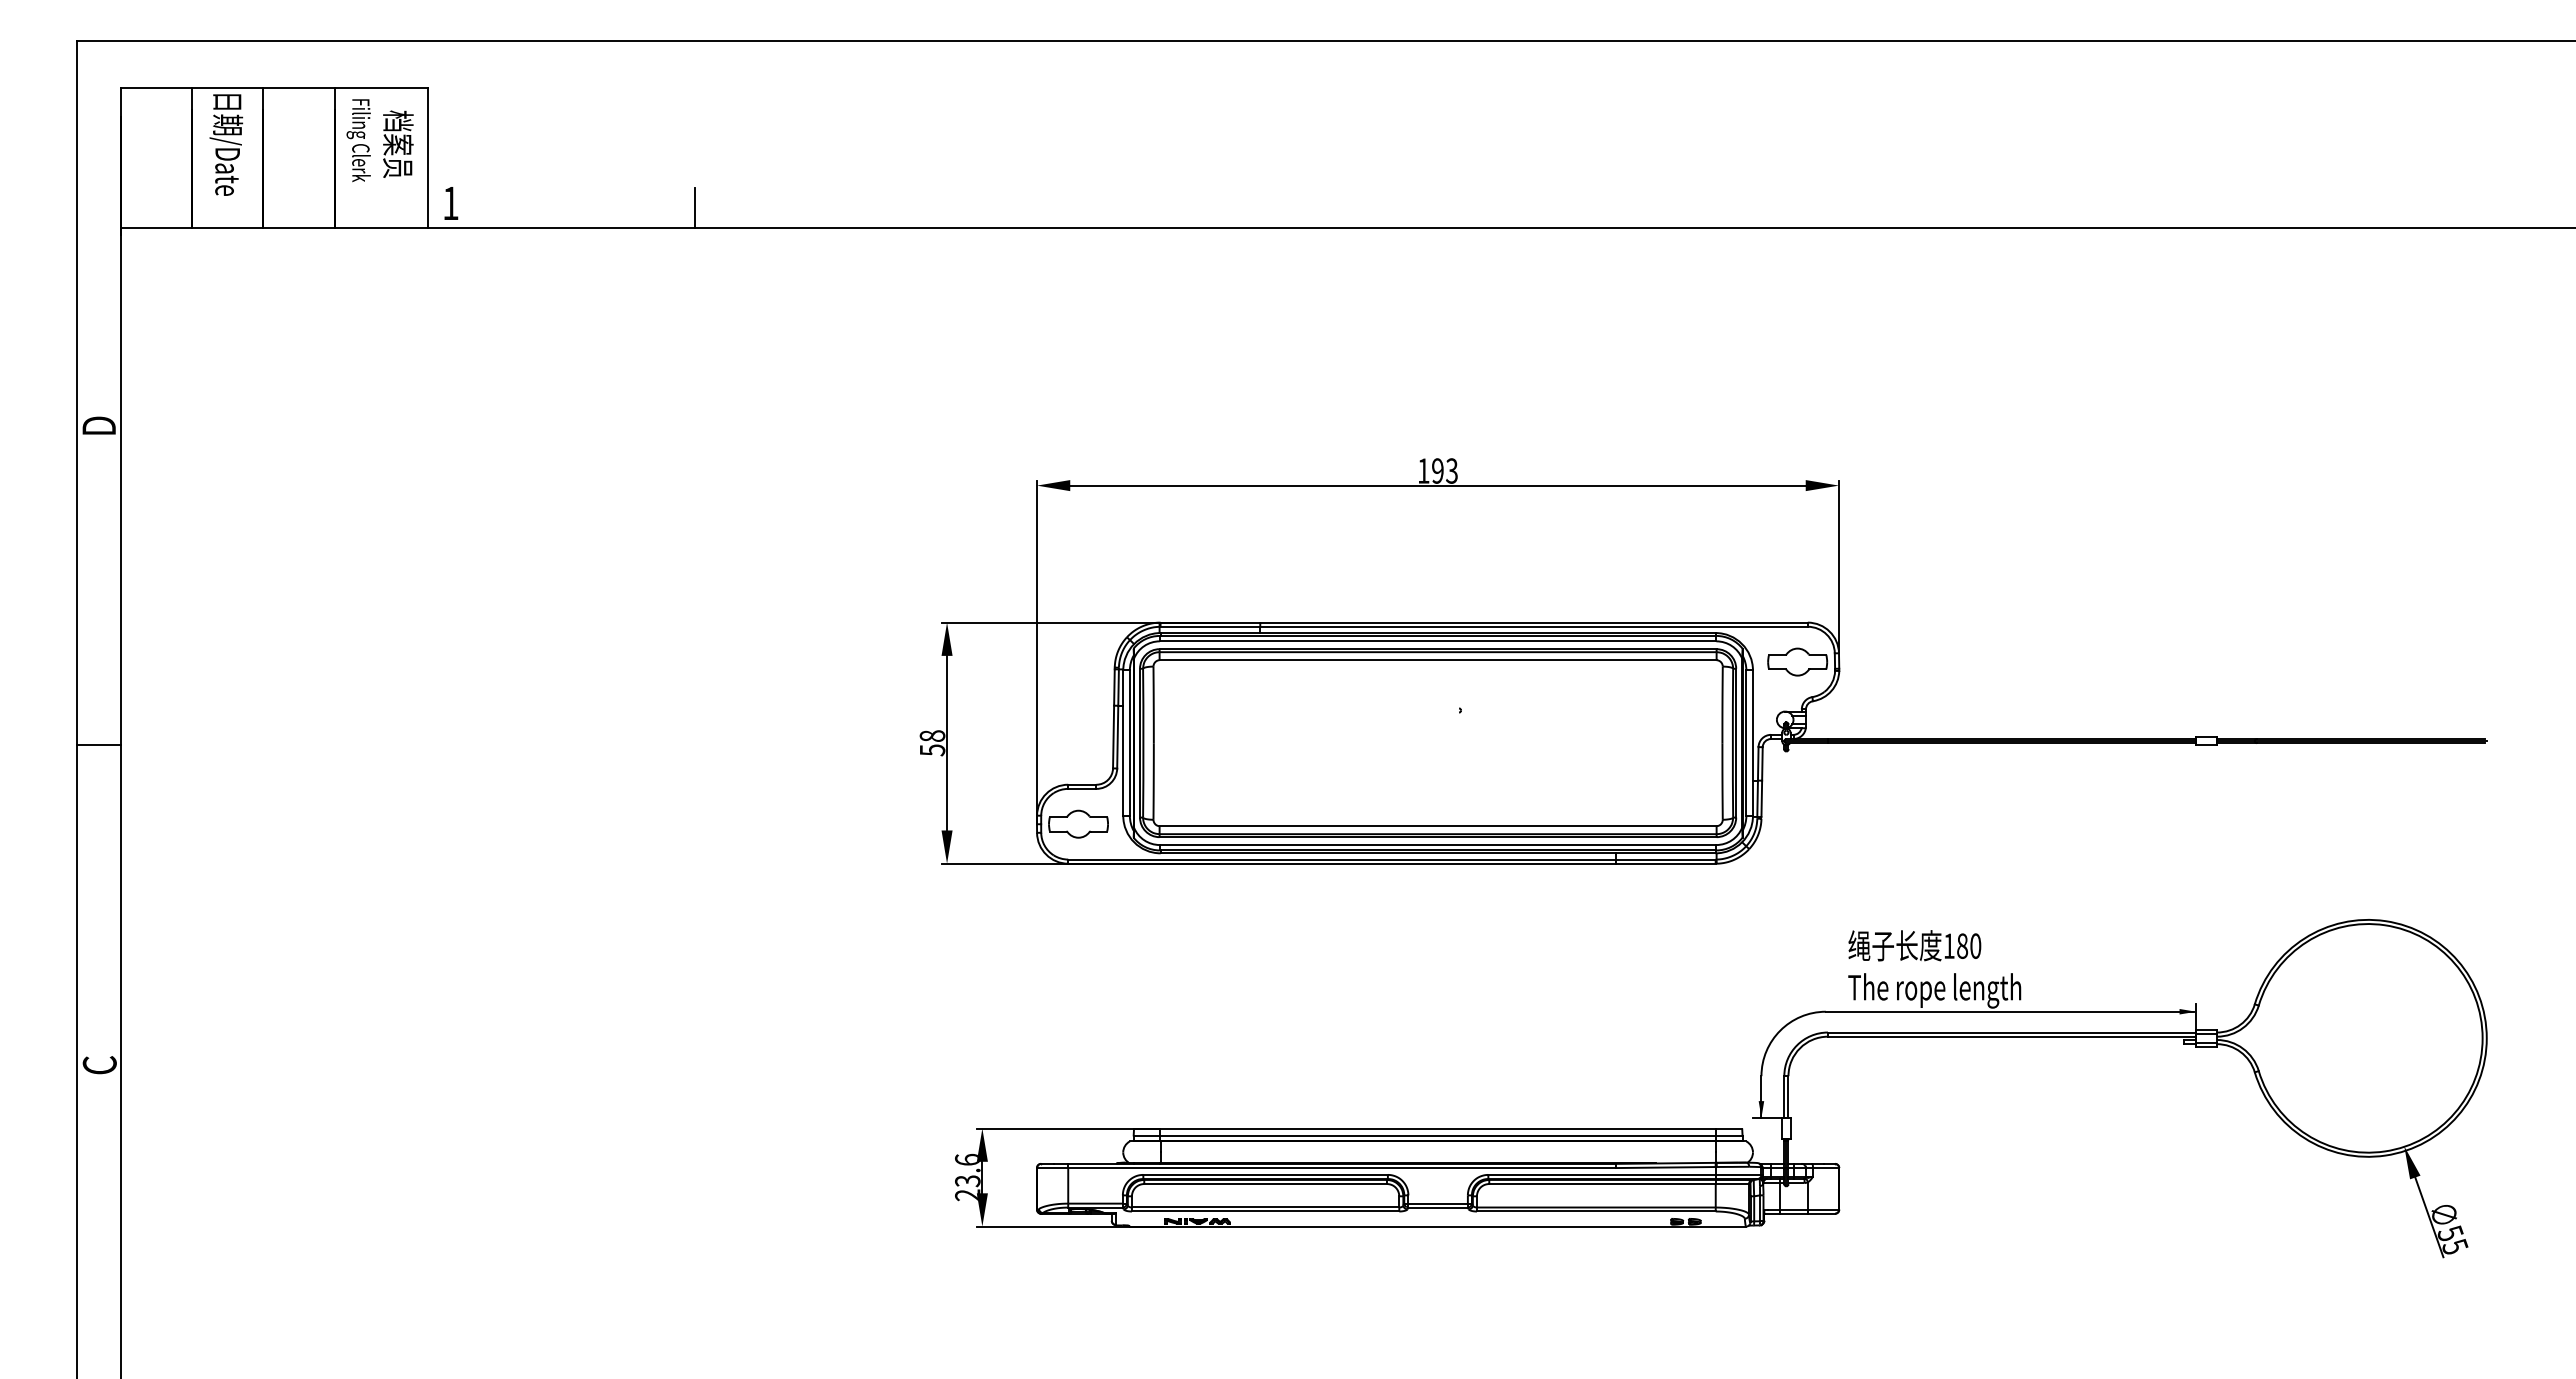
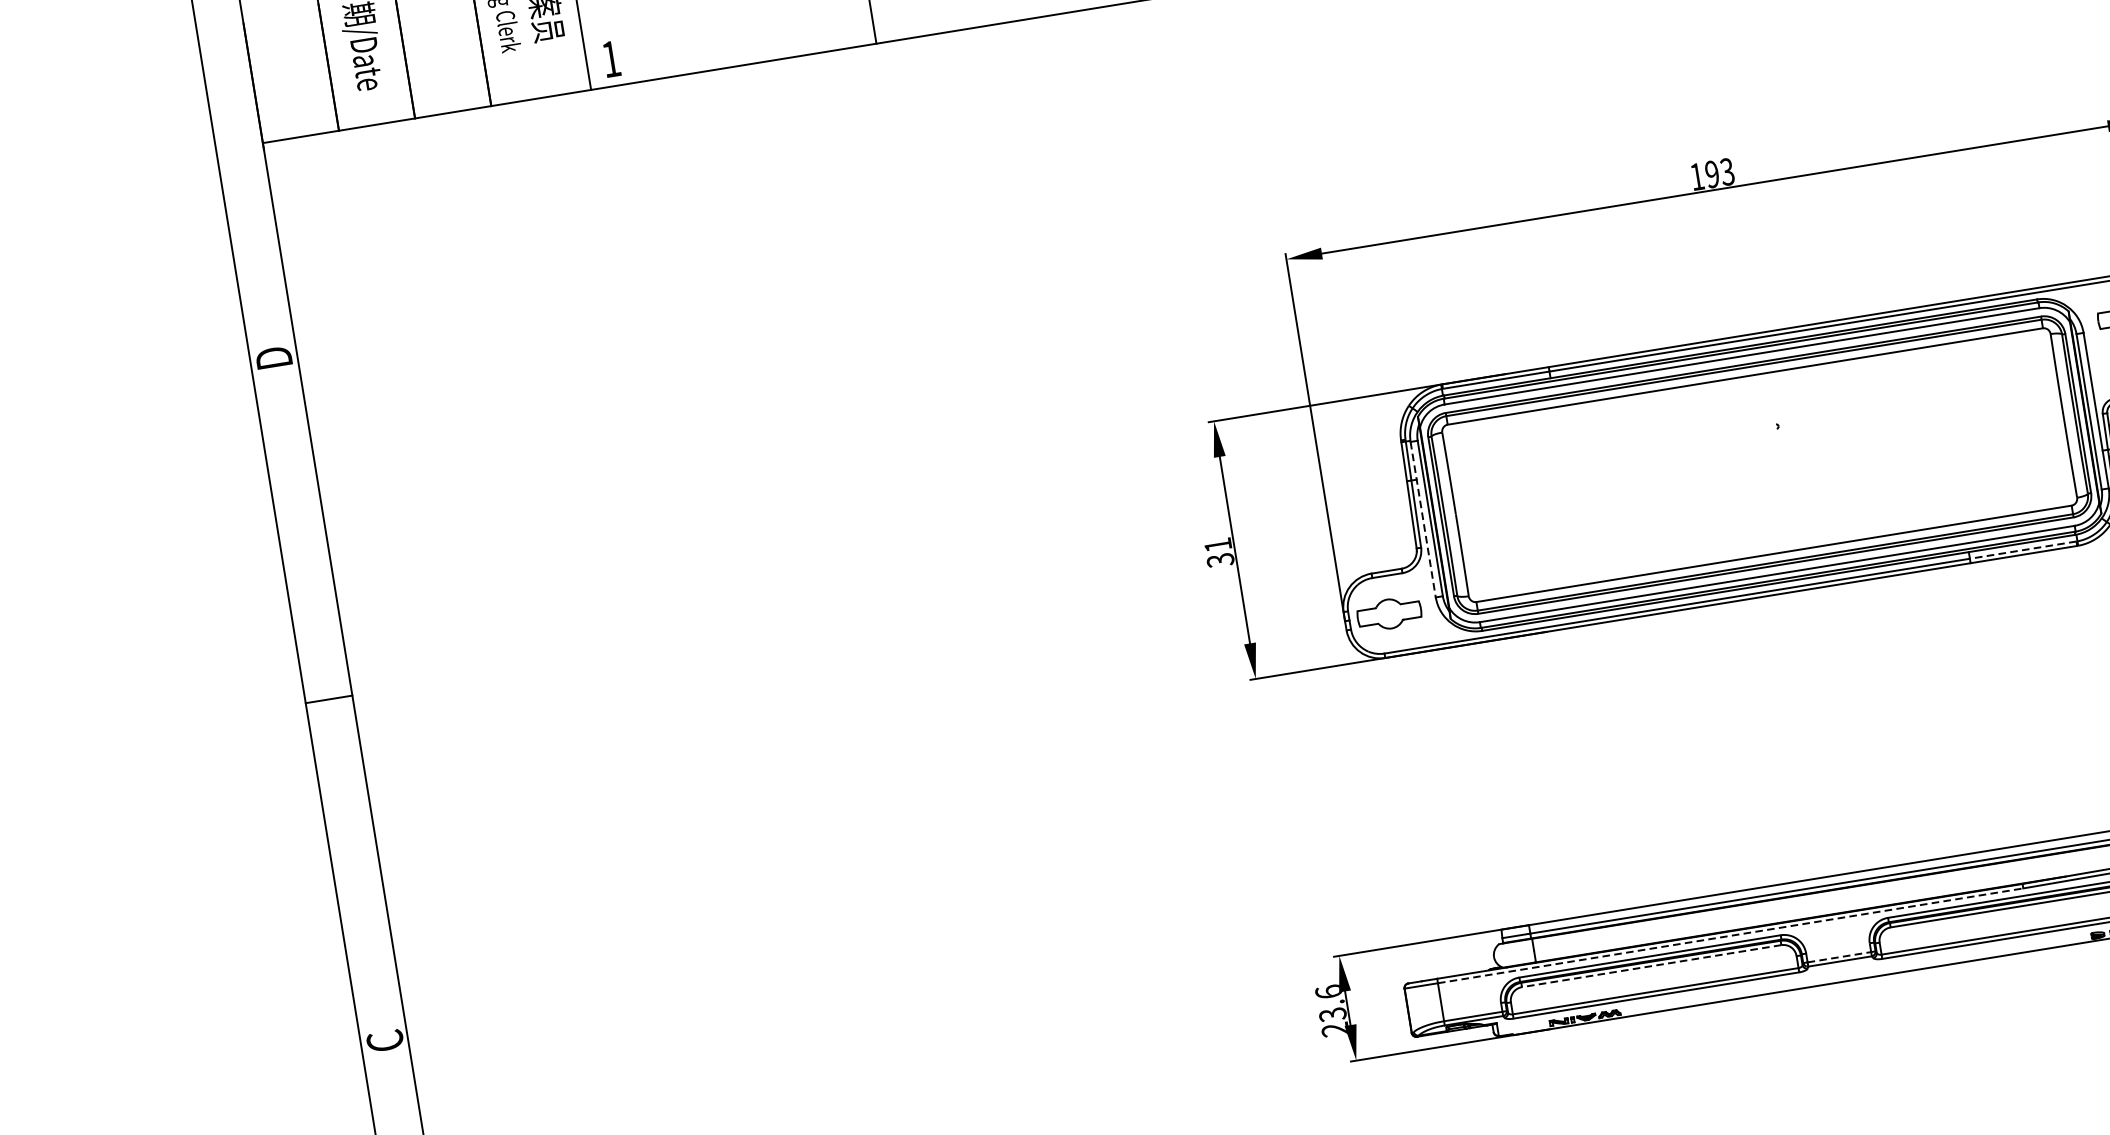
text: (932, 743) -> (1219, 553), 58 -> 31
line: (1123, 743) -> (1423, 519), solid -> dashed
line: (1665, 859) -> (2022, 550), solid -> dashed
line: (1342, 1168) -> (1731, 936), solid -> dashed
line: (1265, 1184) -> (1651, 966), solid -> dashed
line: (1438, 1203) -> (1839, 957), solid -> dashed

